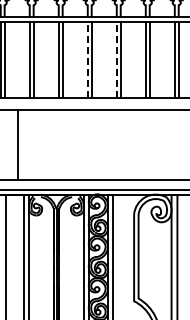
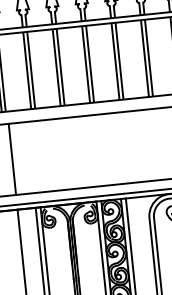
line: (87, 60) -> (85, 65), dashed -> solid
line: (116, 60) -> (115, 62), dashed -> solid
line: (18, 144) -> (12, 158), moved

